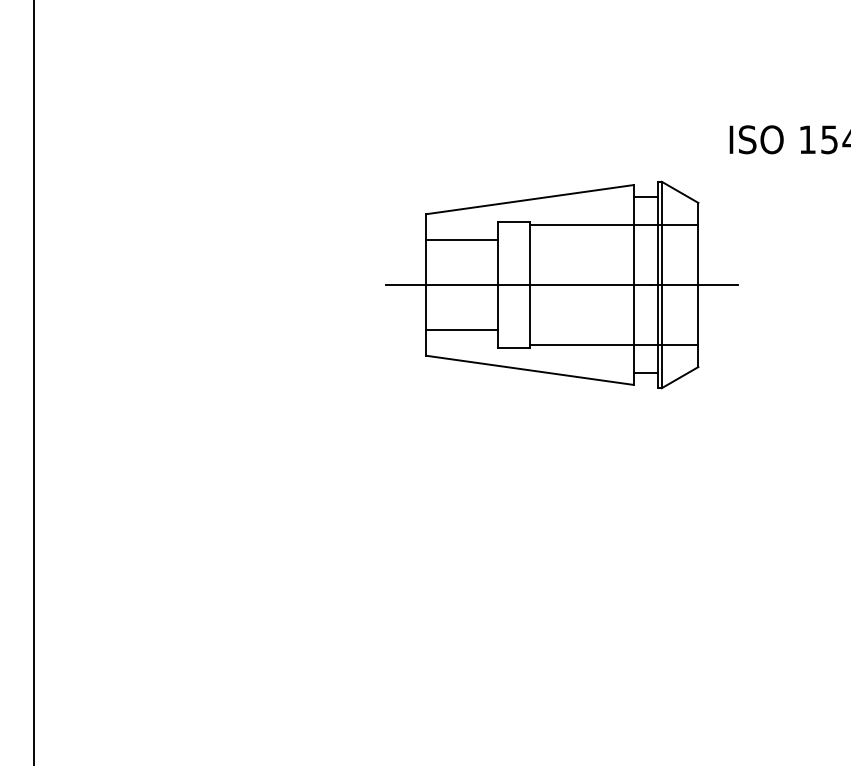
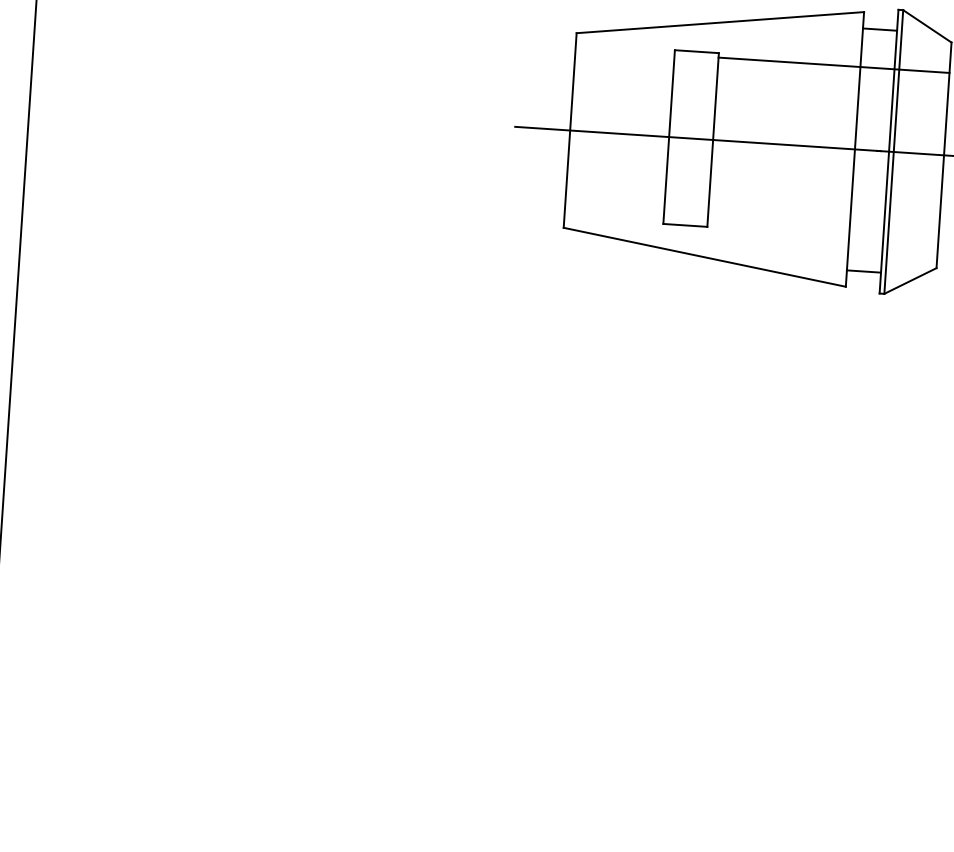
line: (462, 240) -> (623, 72), removed
line: (462, 329) -> (615, 194), removed
line: (614, 344) -> (823, 229), removed

